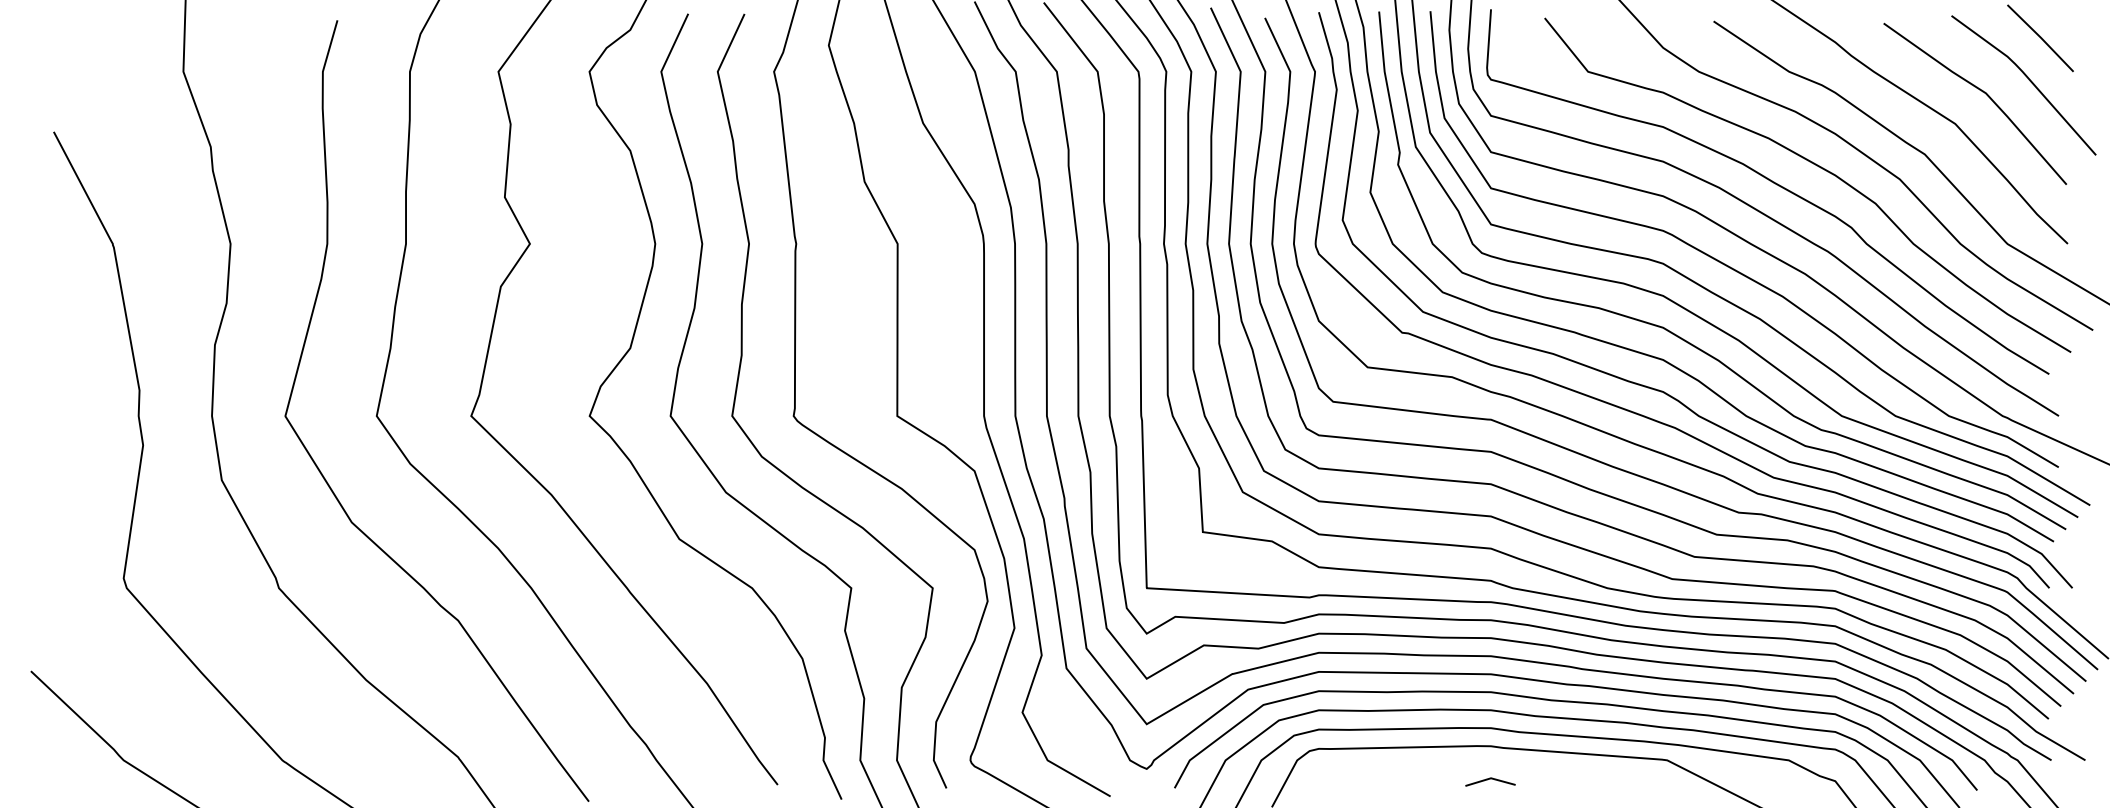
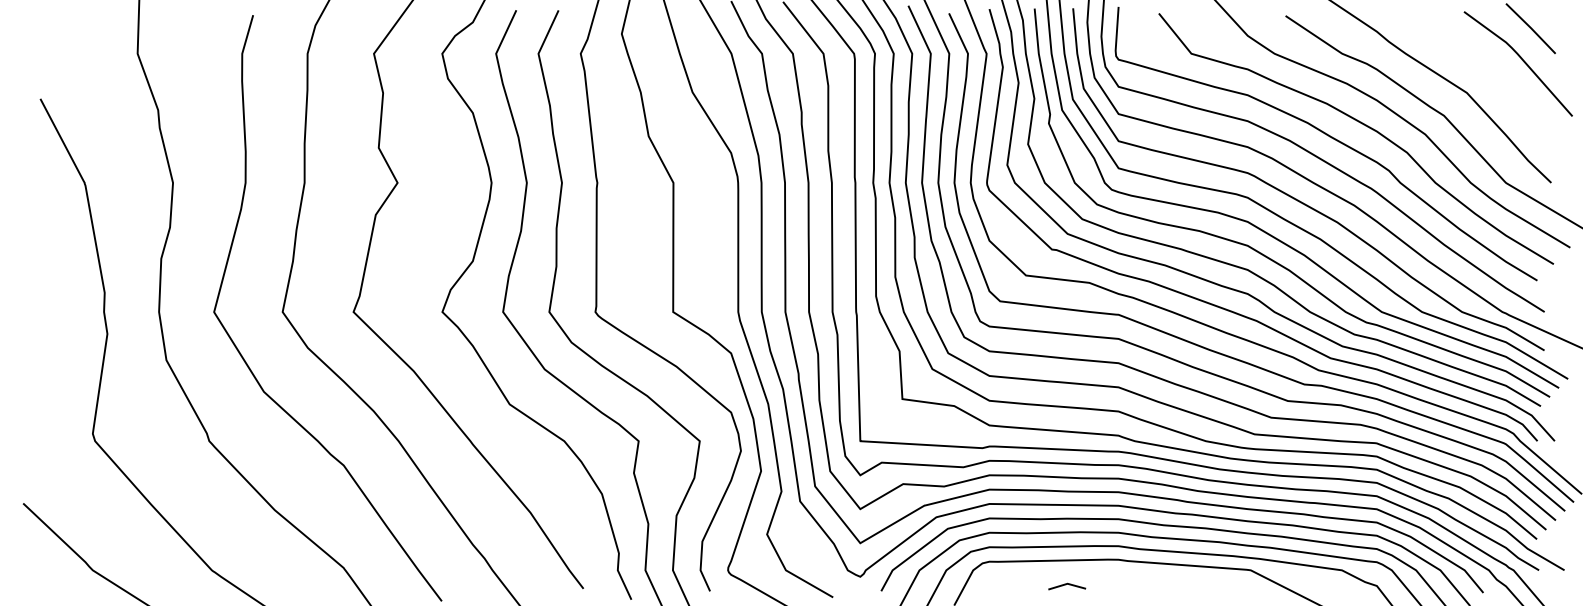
line: (1982, 92) -> (1487, 69), removed
line: (1490, 779) -> (1067, 584), moved

